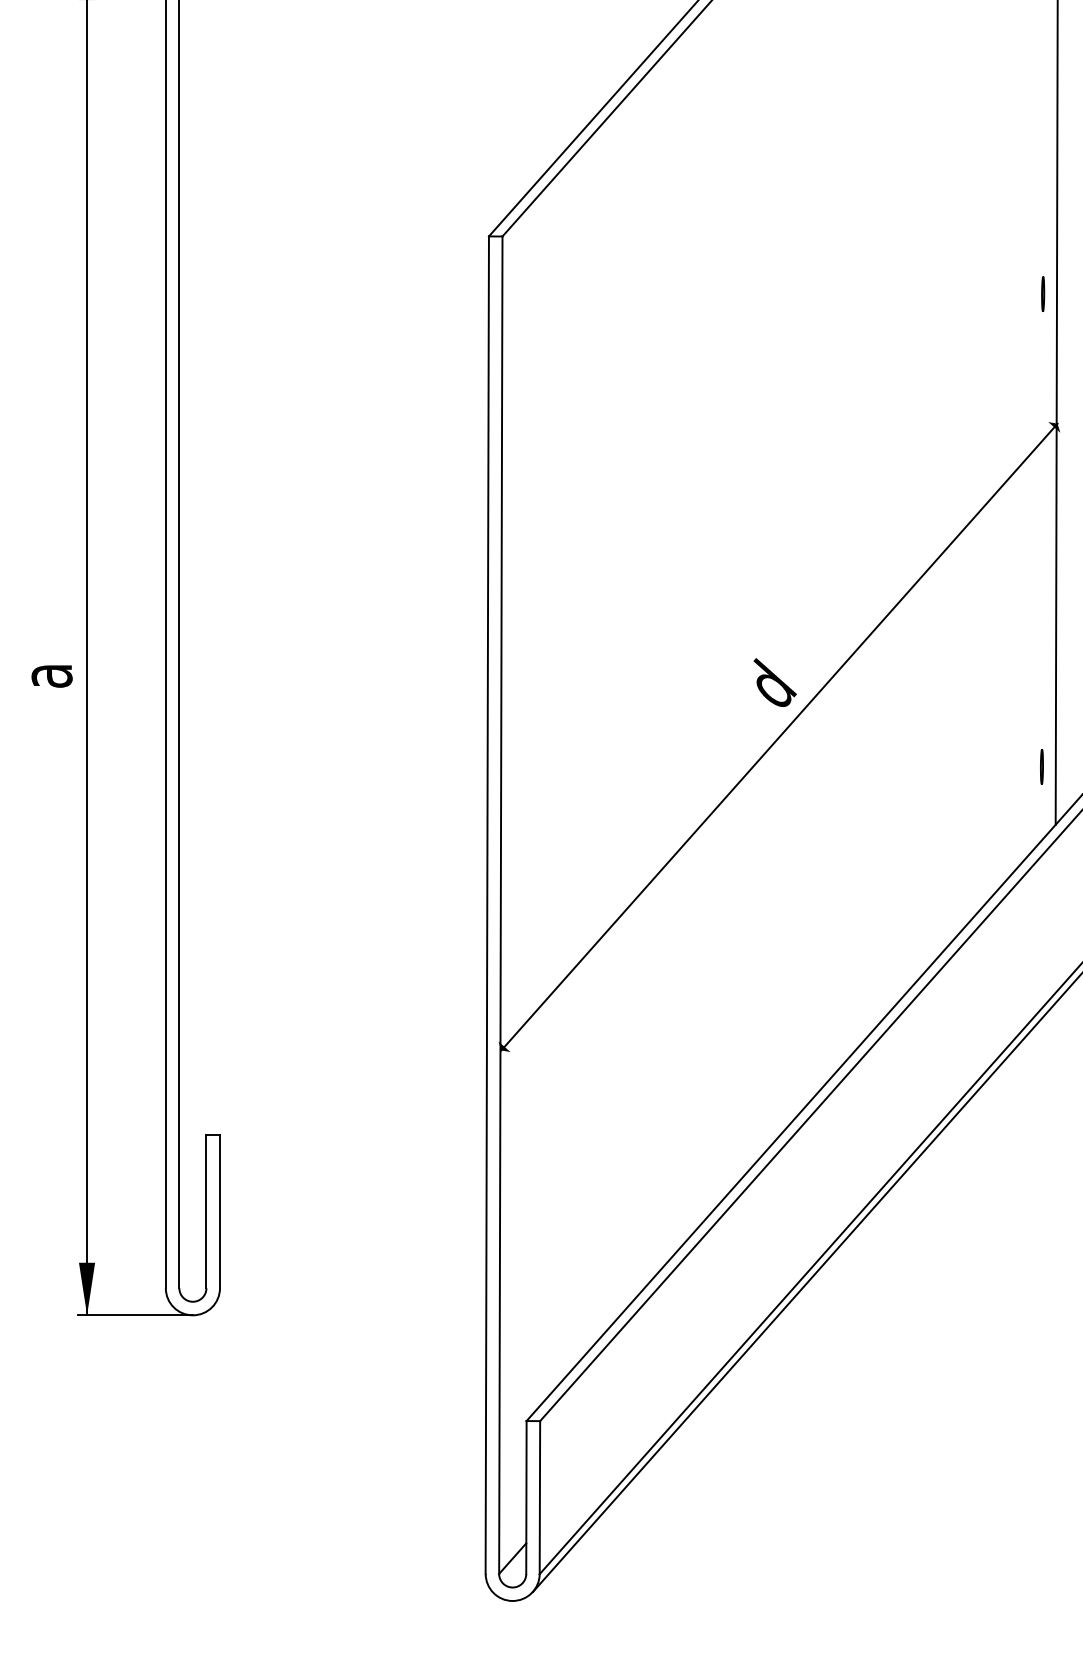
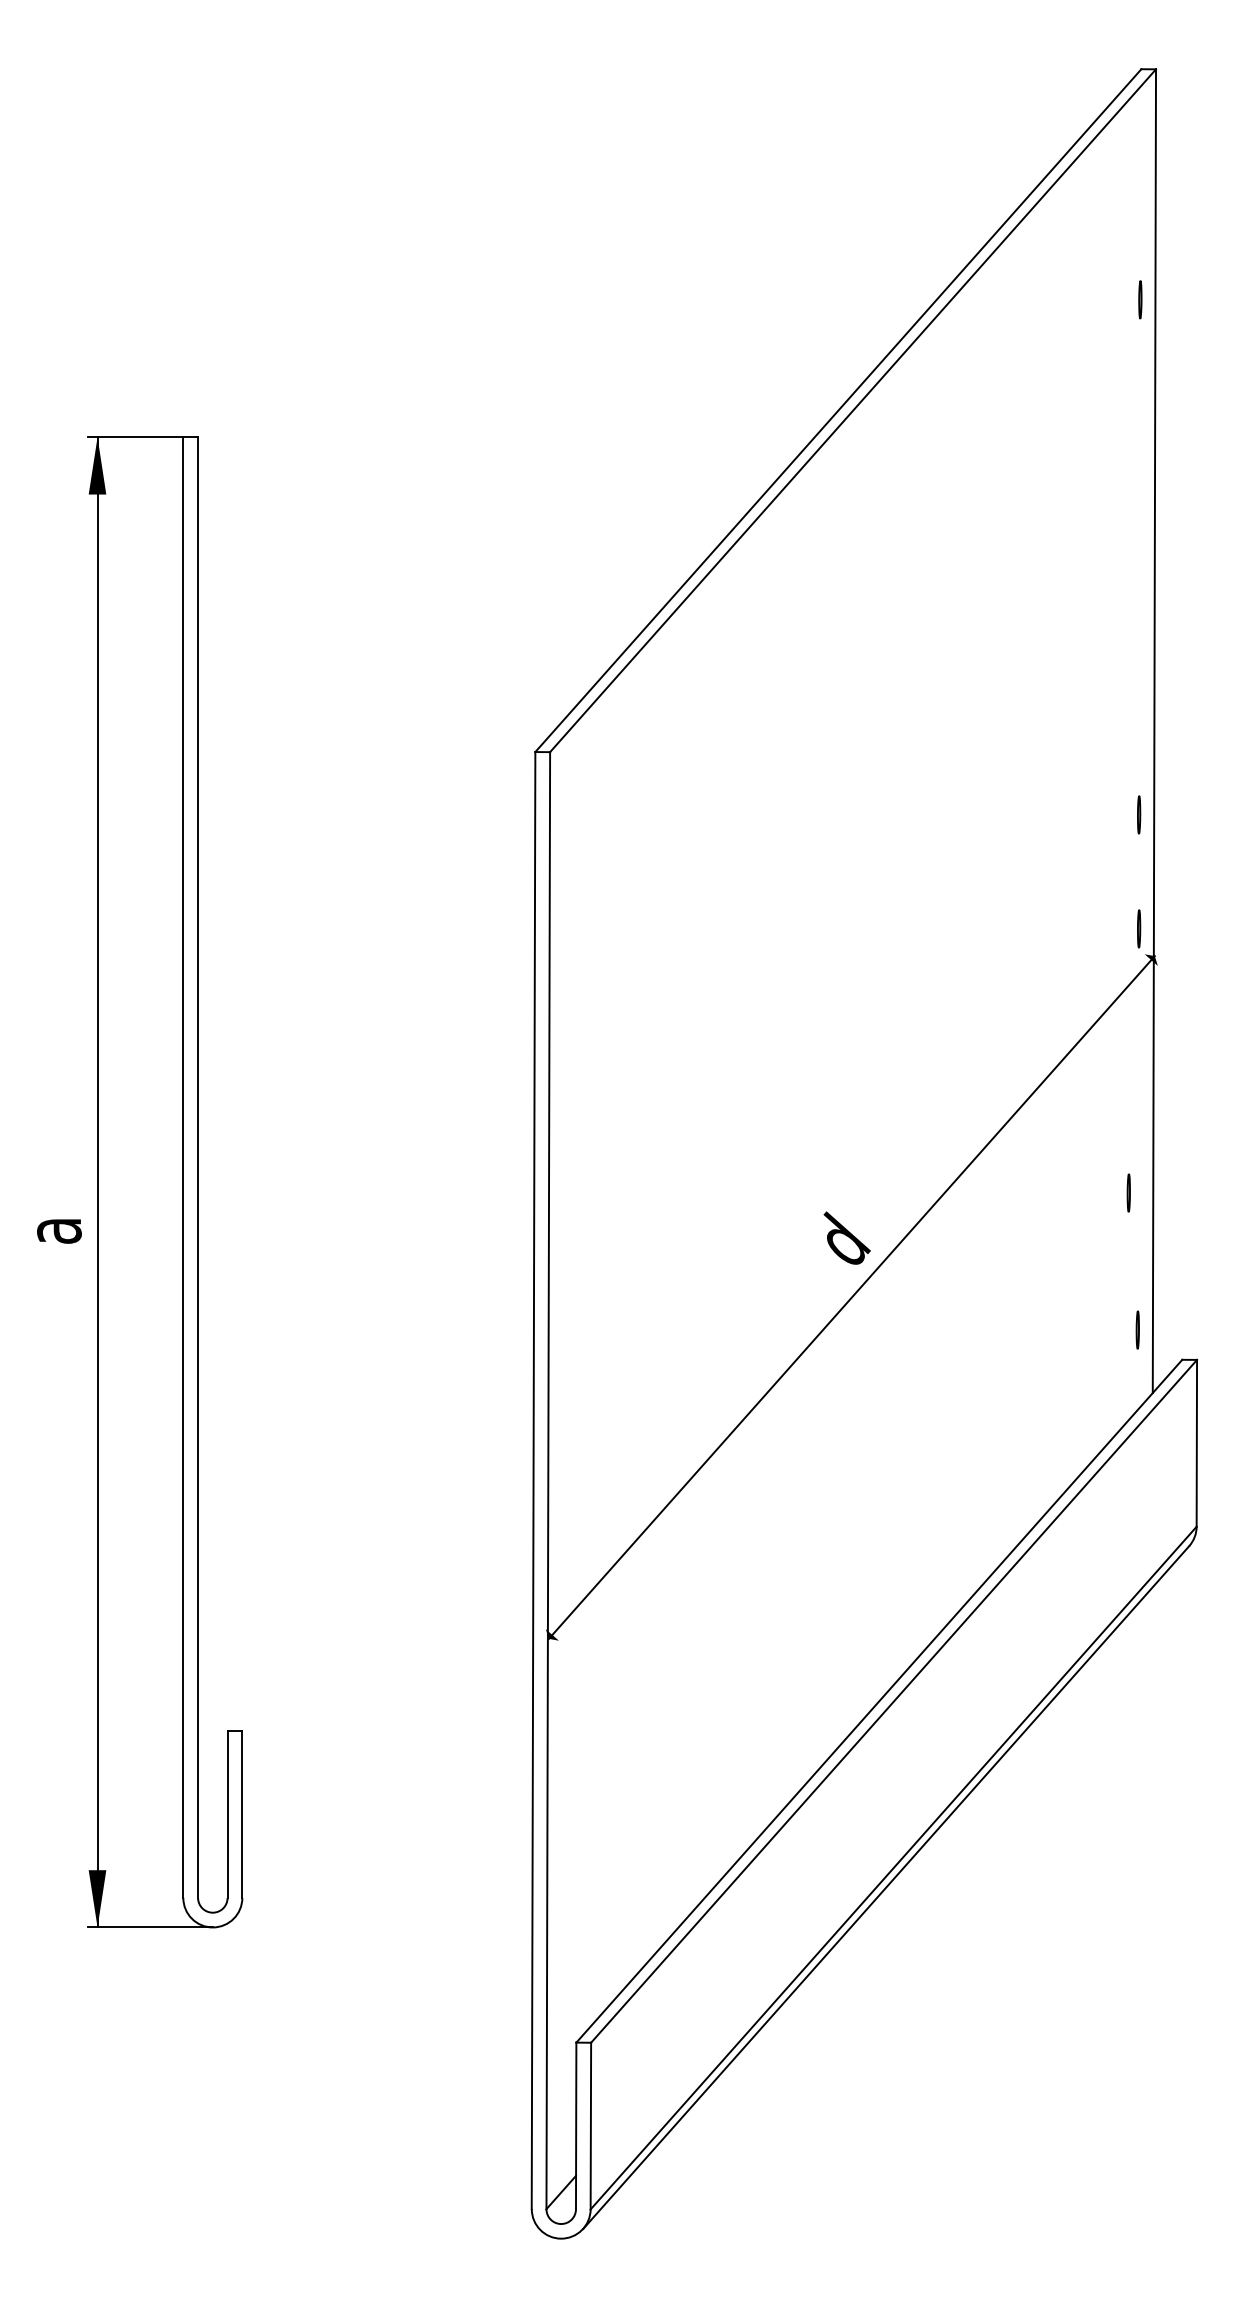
line: (1043, 398) -> (1139, 928), added
line: (1033, 640) -> (1128, 1192), added

